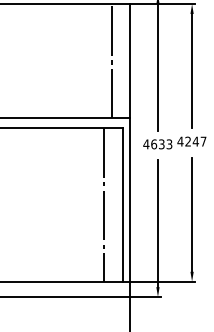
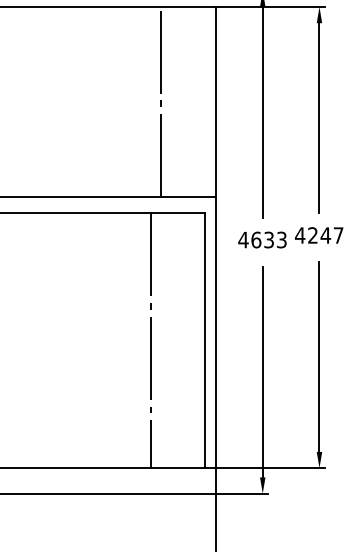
line: (112, 61) -> (162, 102), moved
line: (103, 204) -> (150, 340), moved

